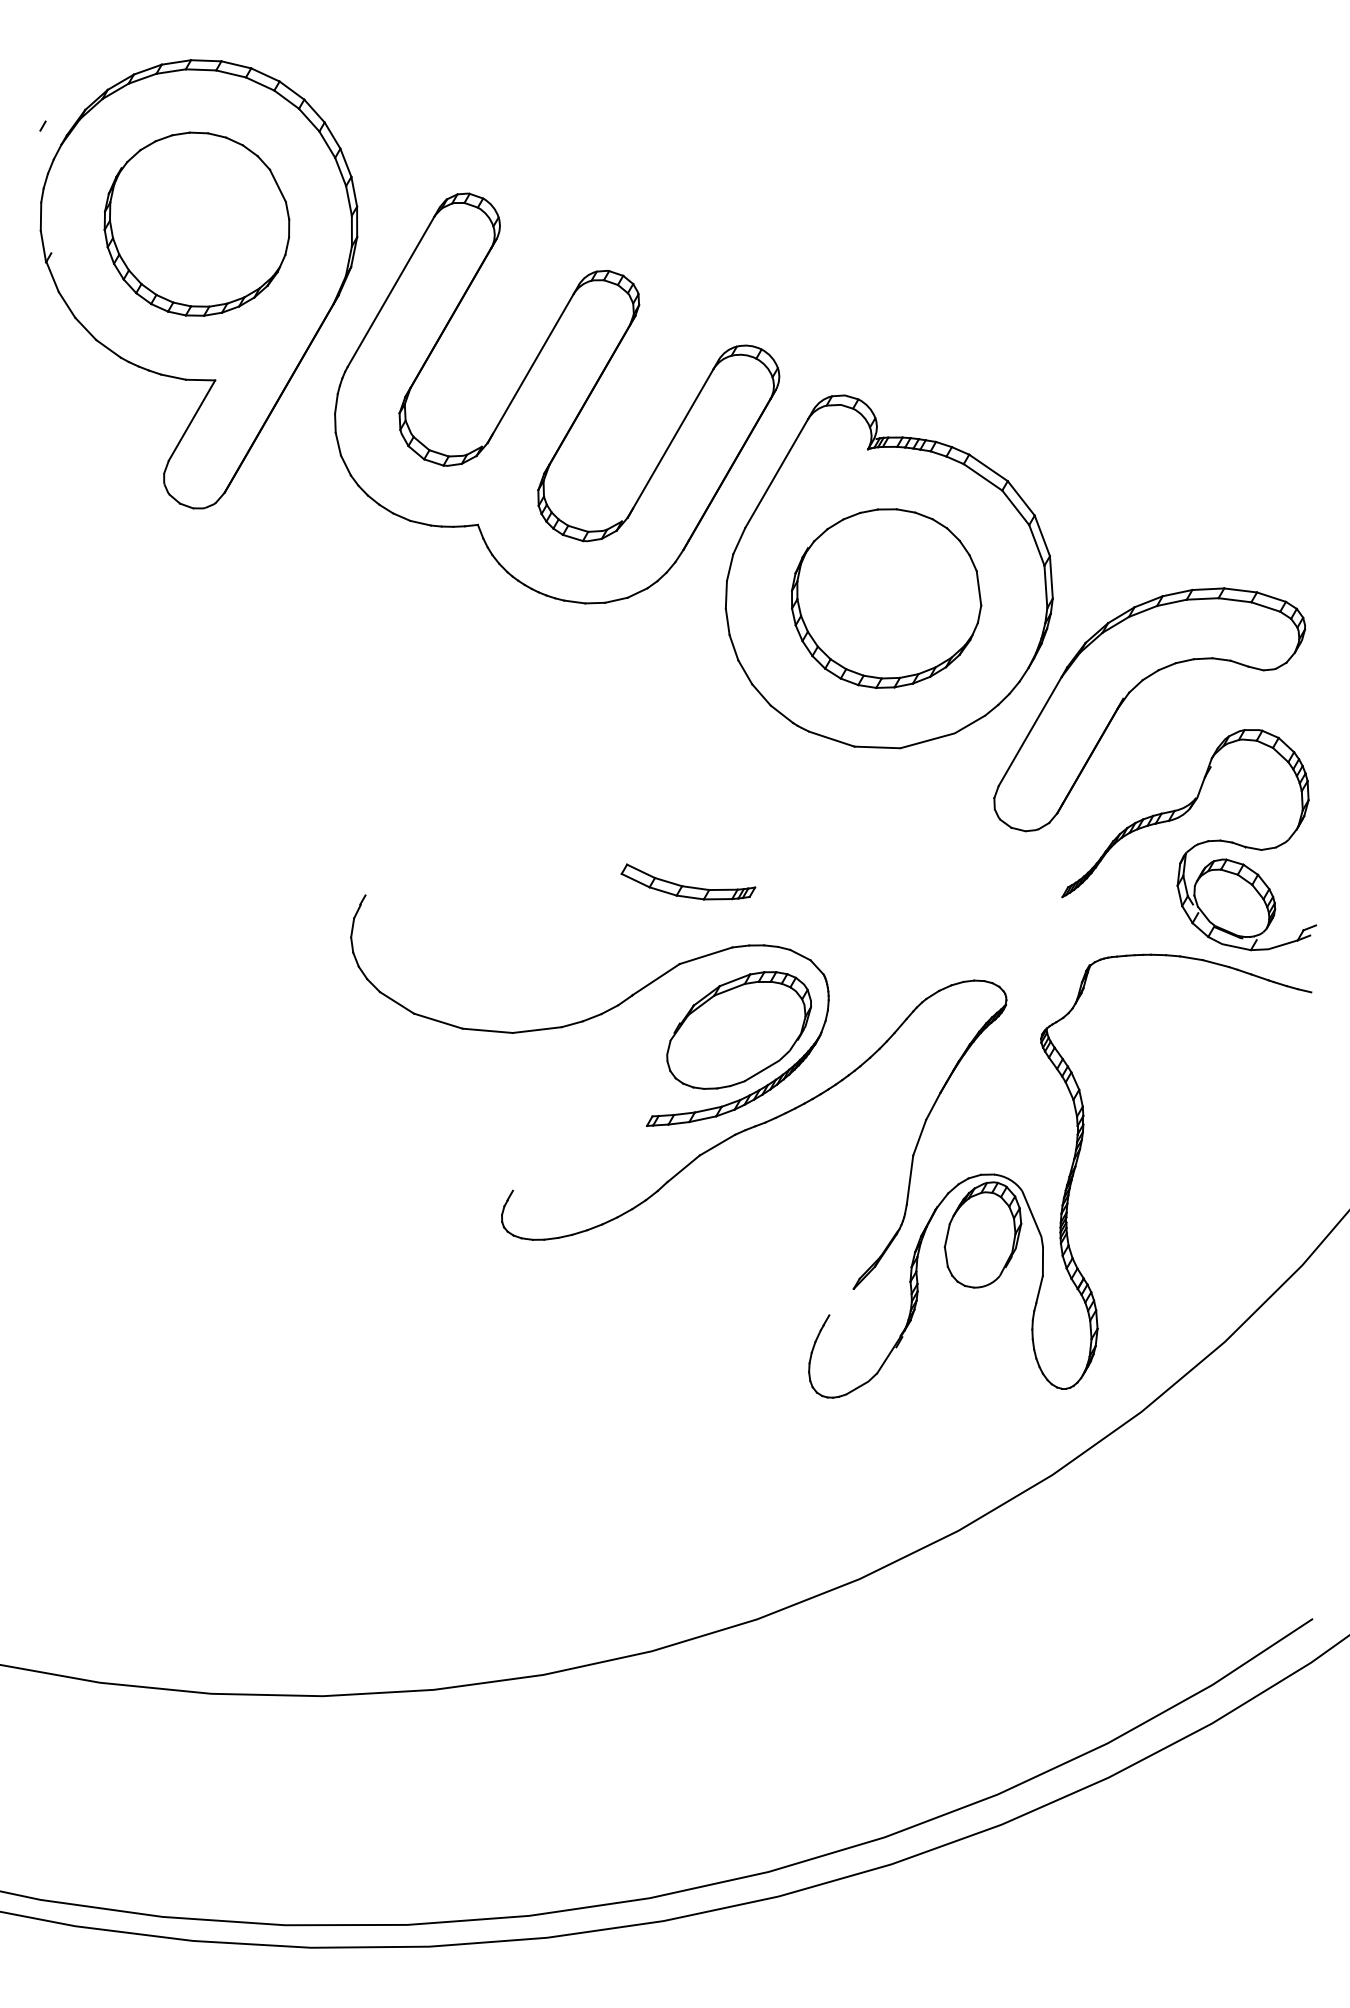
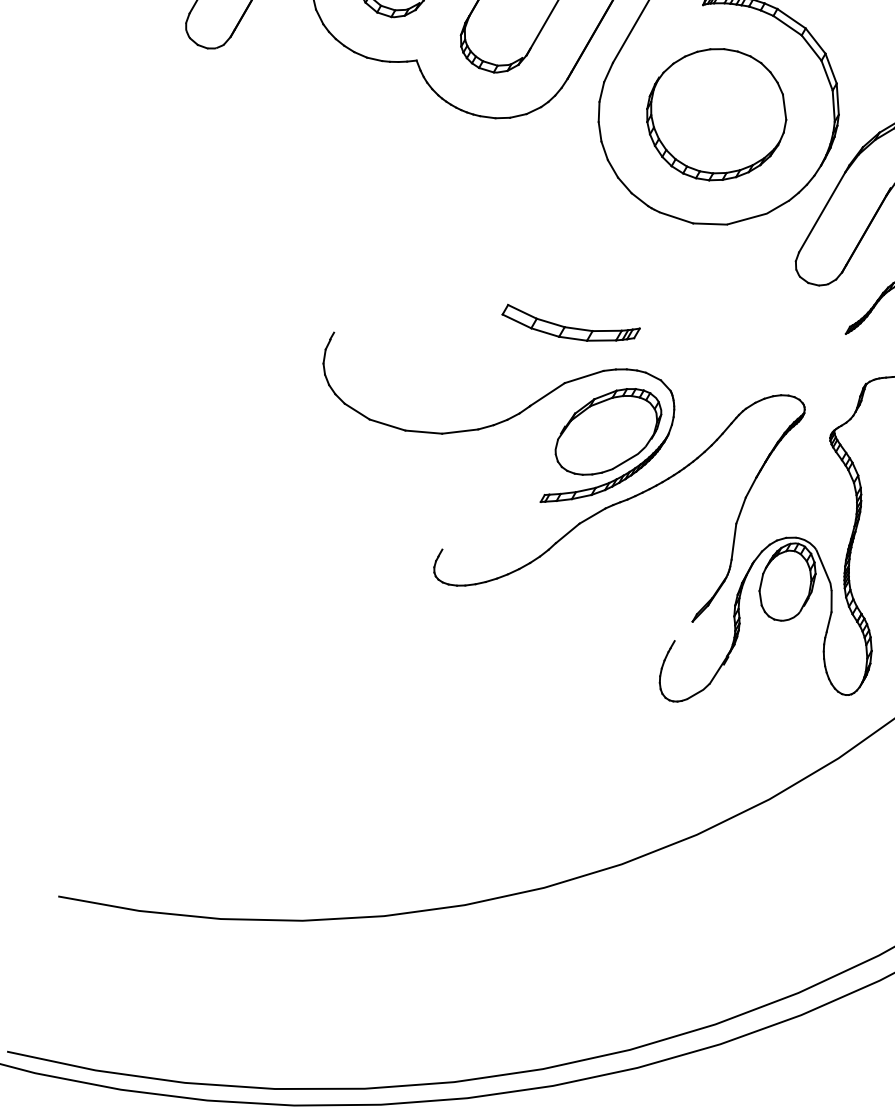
part: (688, 881) -> (571, 322), size x1.4

